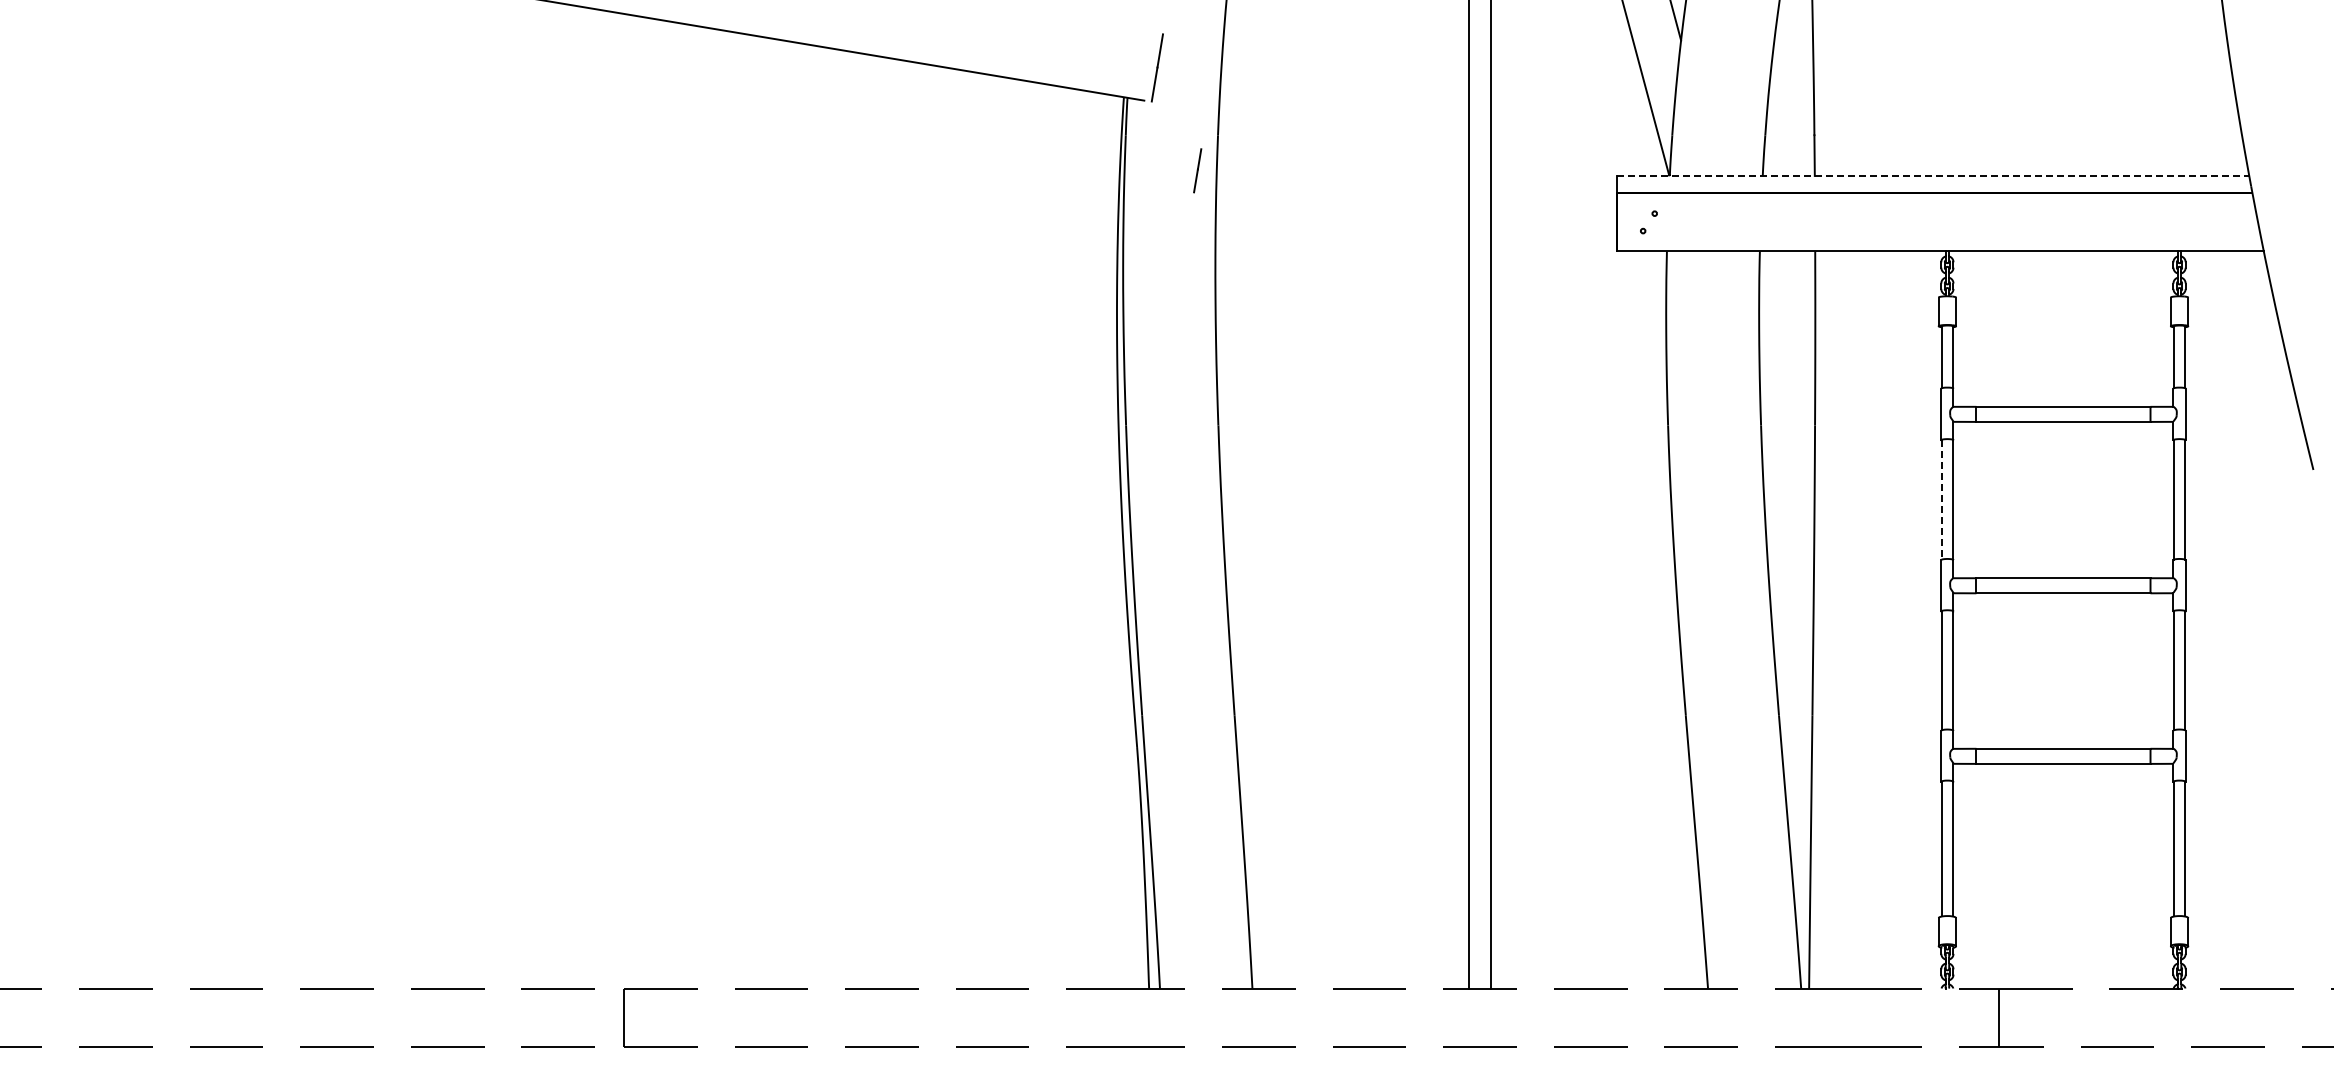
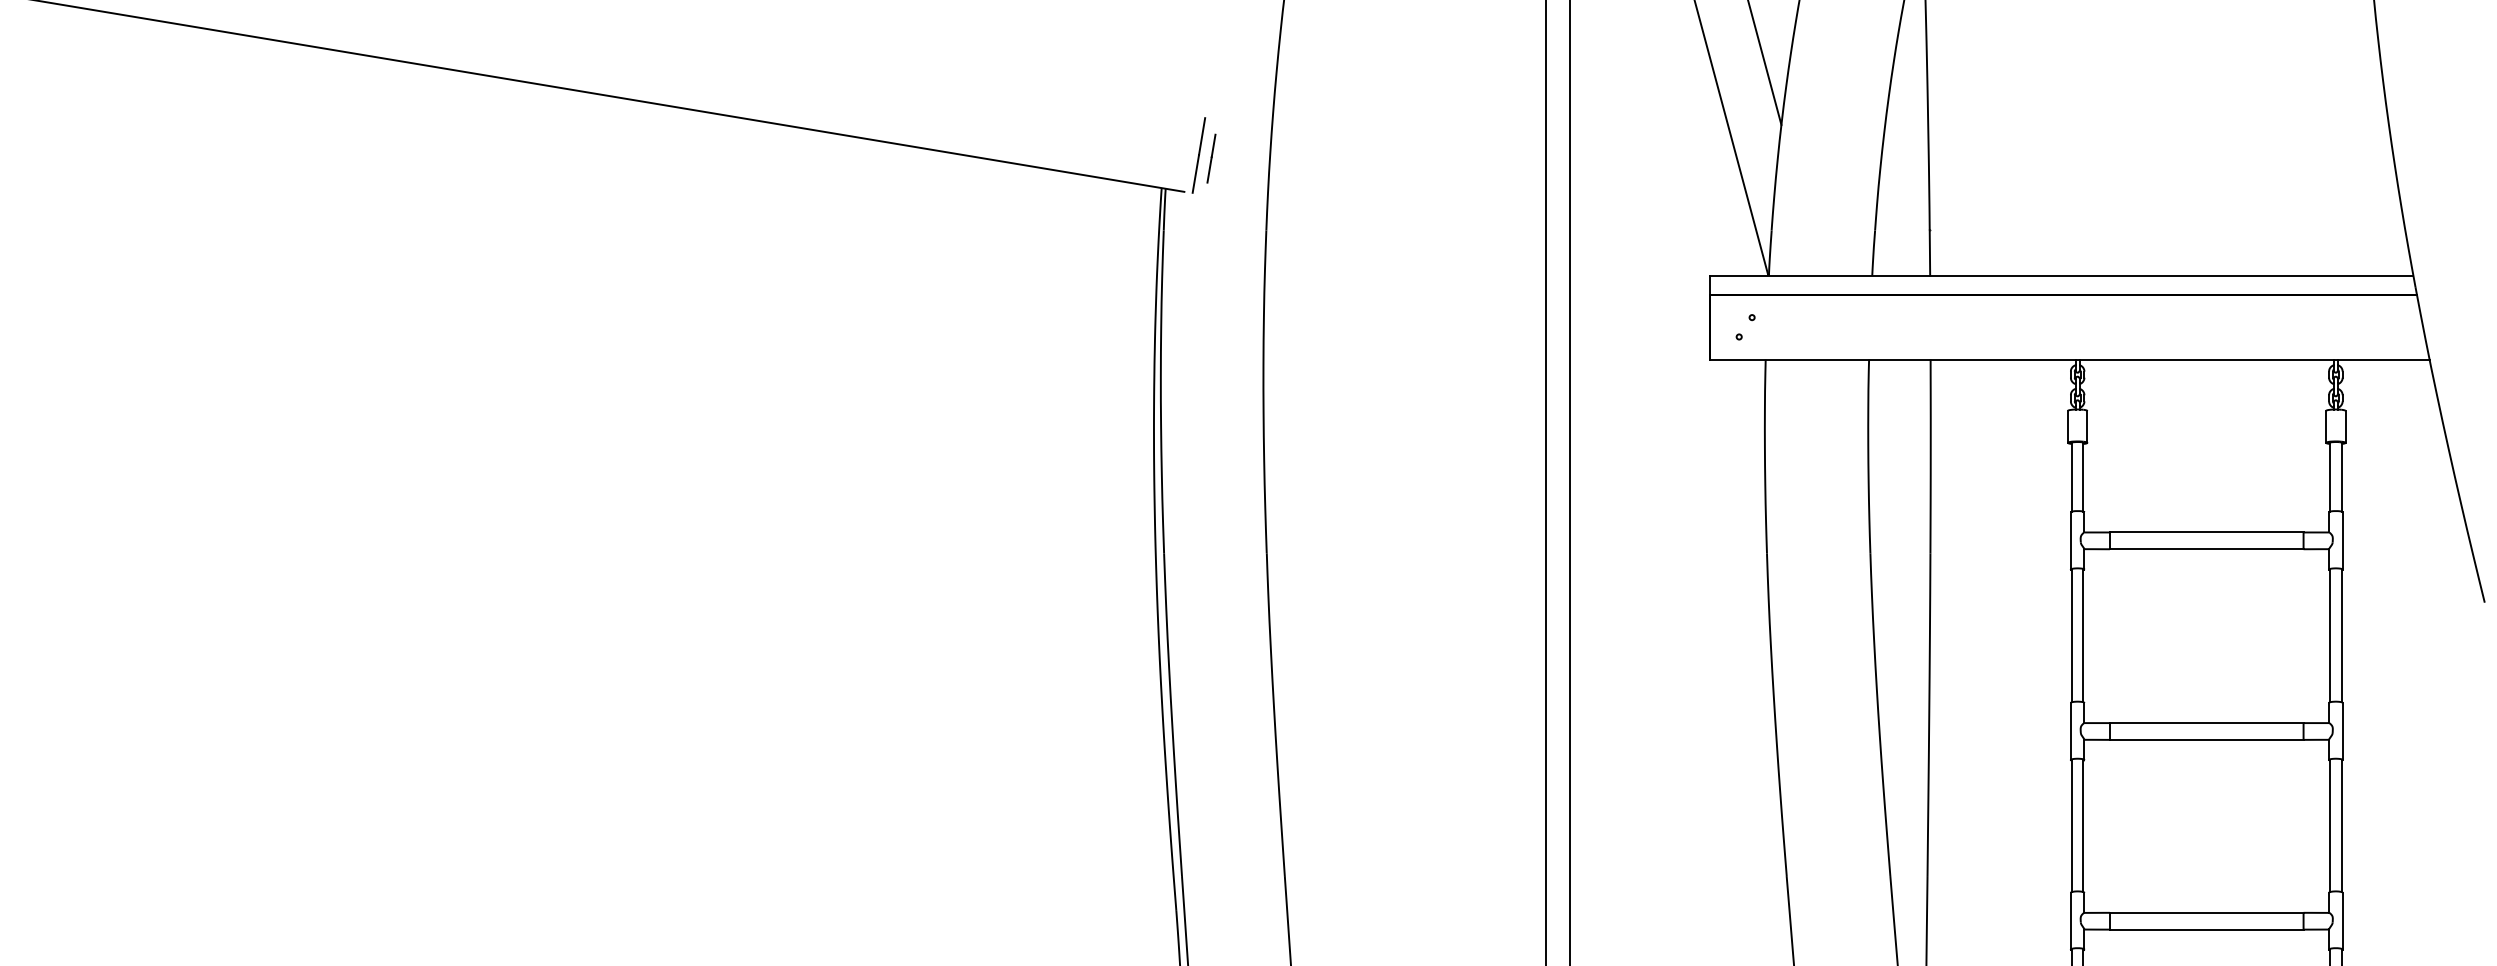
line: (1197, 170) -> (1211, 158), moved
line: (1933, 175) -> (2062, 275), dashed -> solid
line: (1942, 499) -> (2072, 635), dashed -> solid

